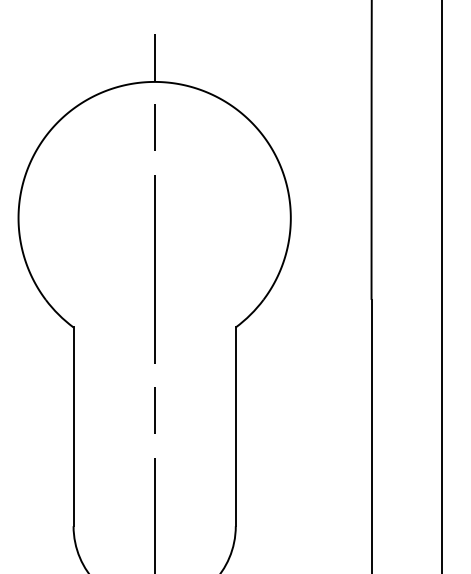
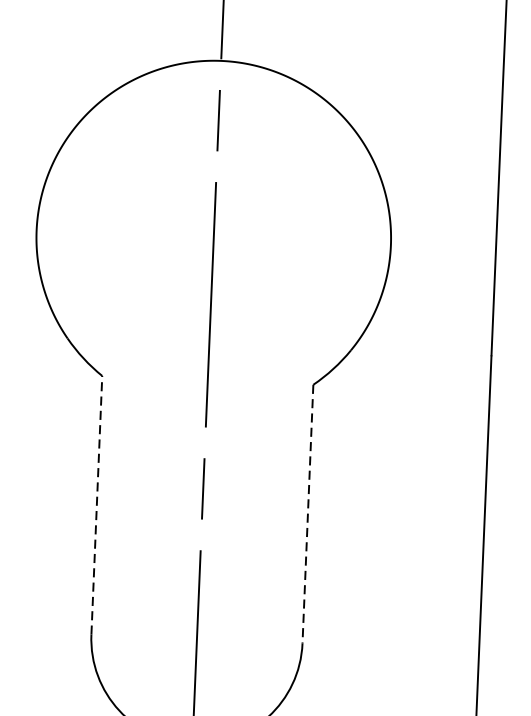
line: (73, 426) -> (96, 504), solid -> dashed
line: (235, 427) -> (307, 514), solid -> dashed

